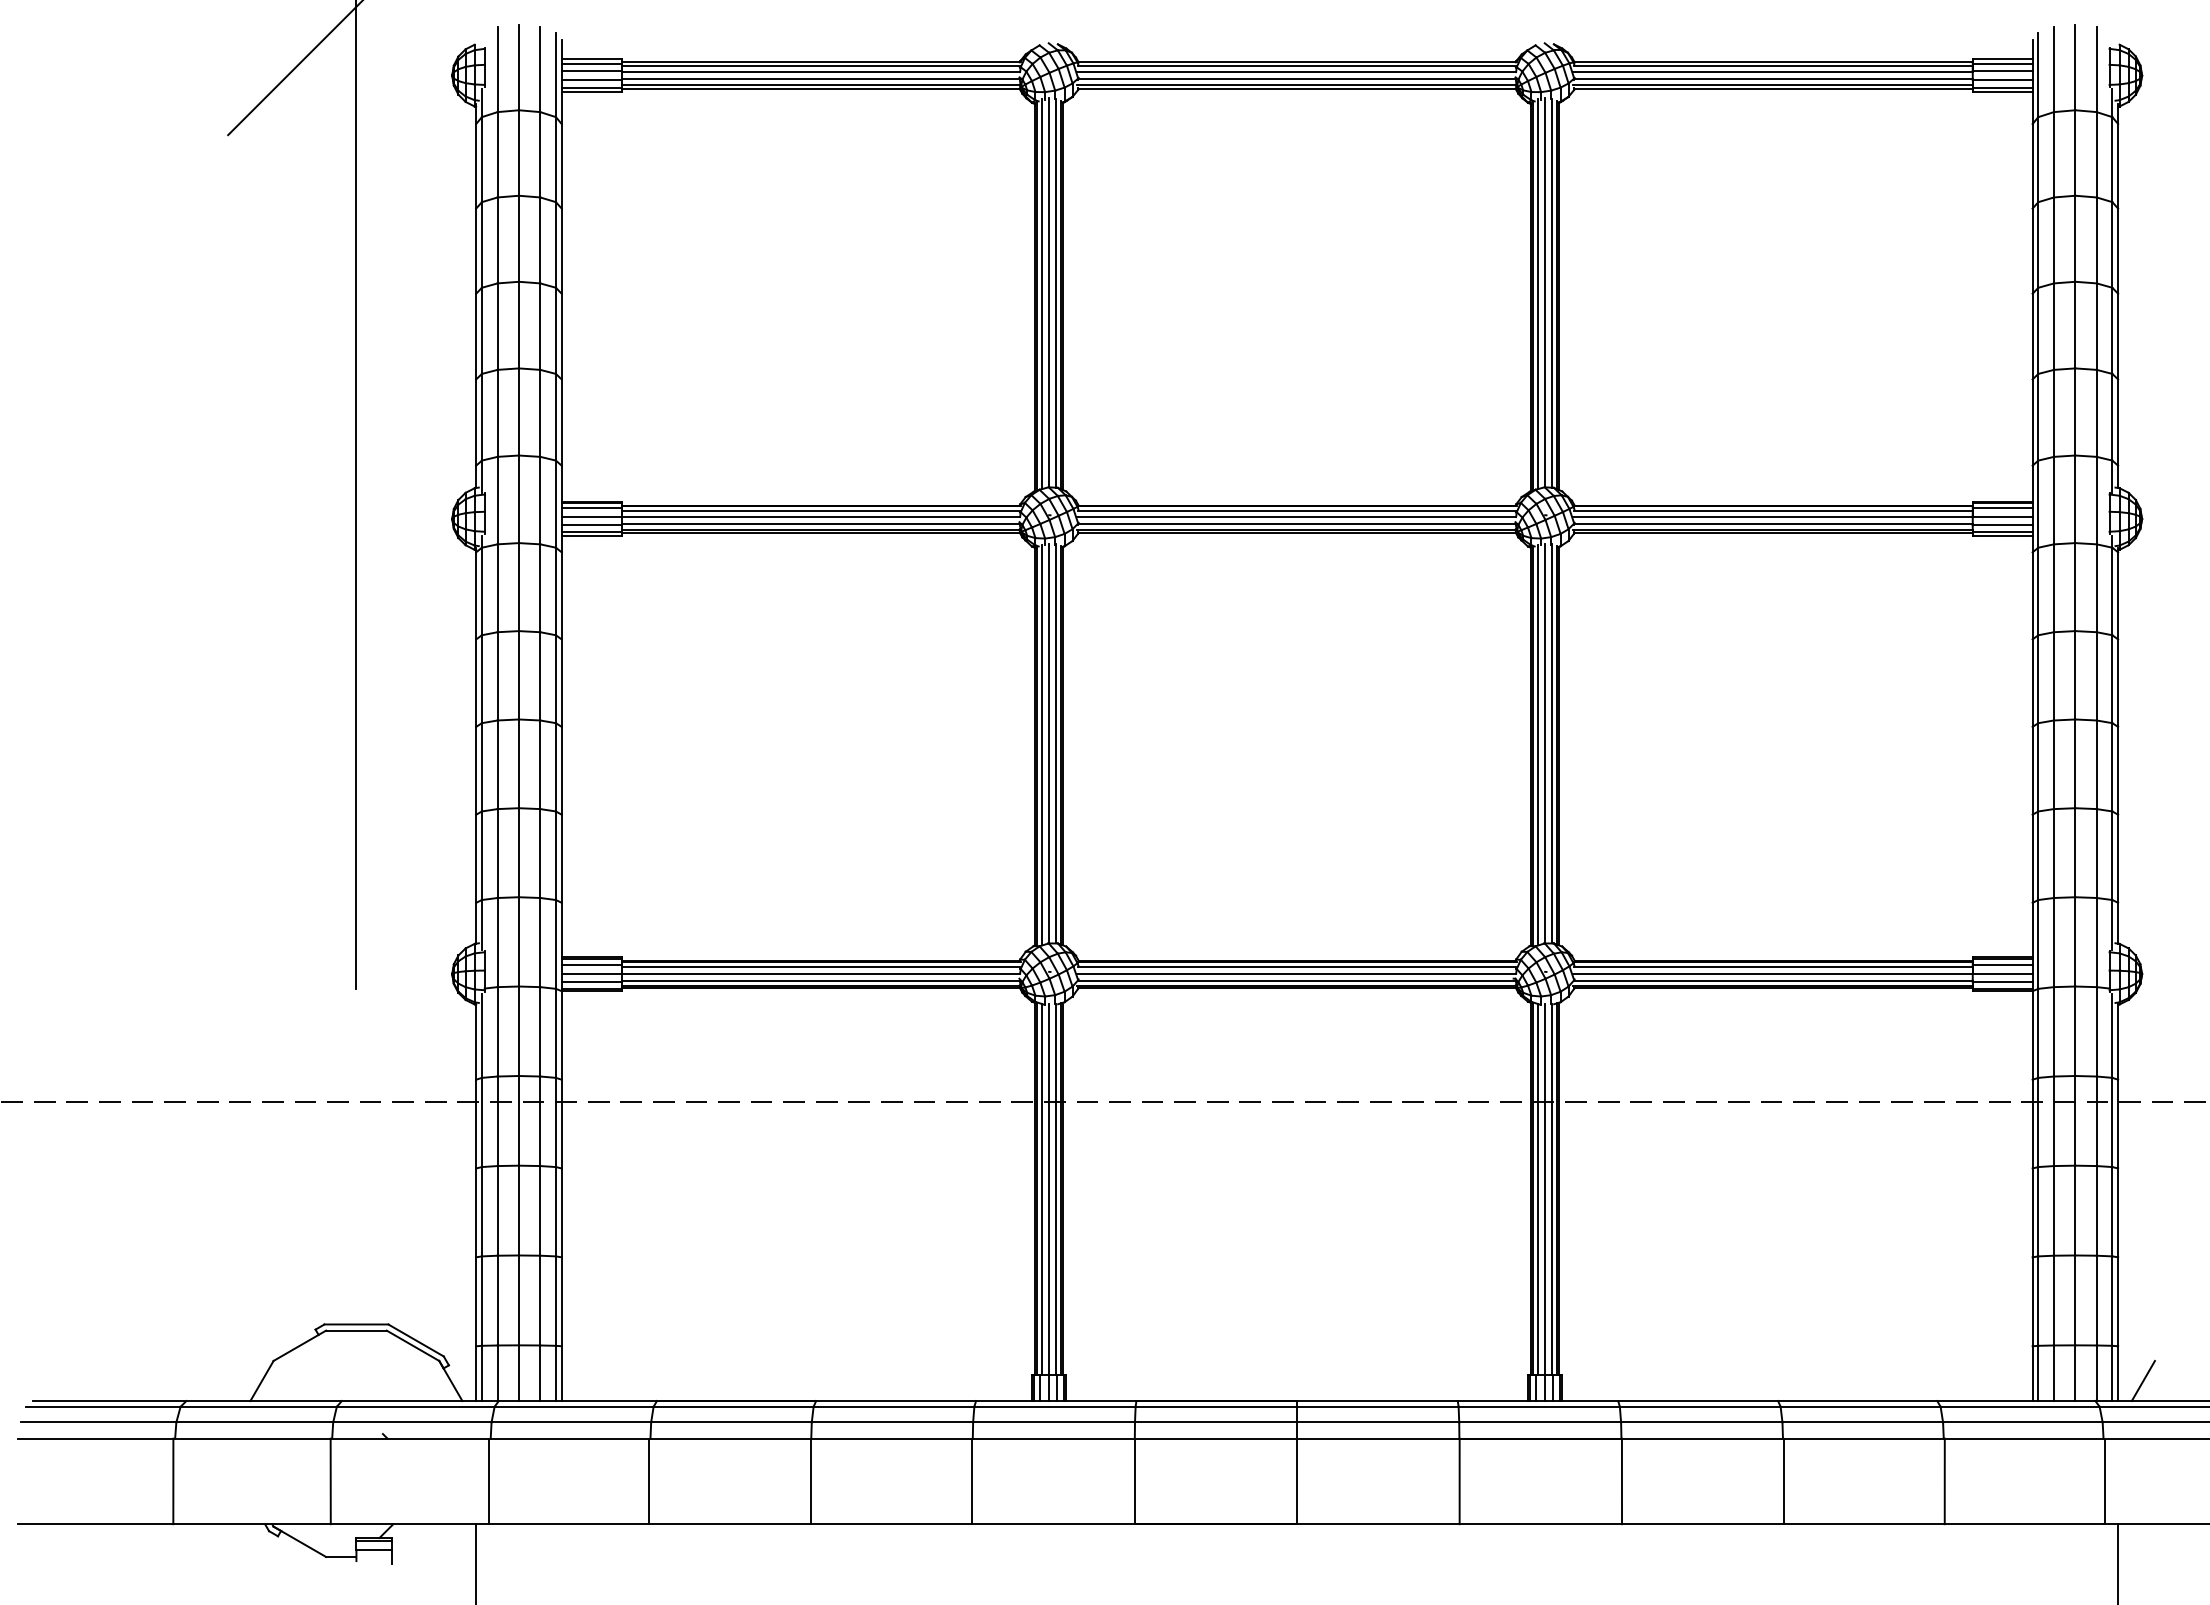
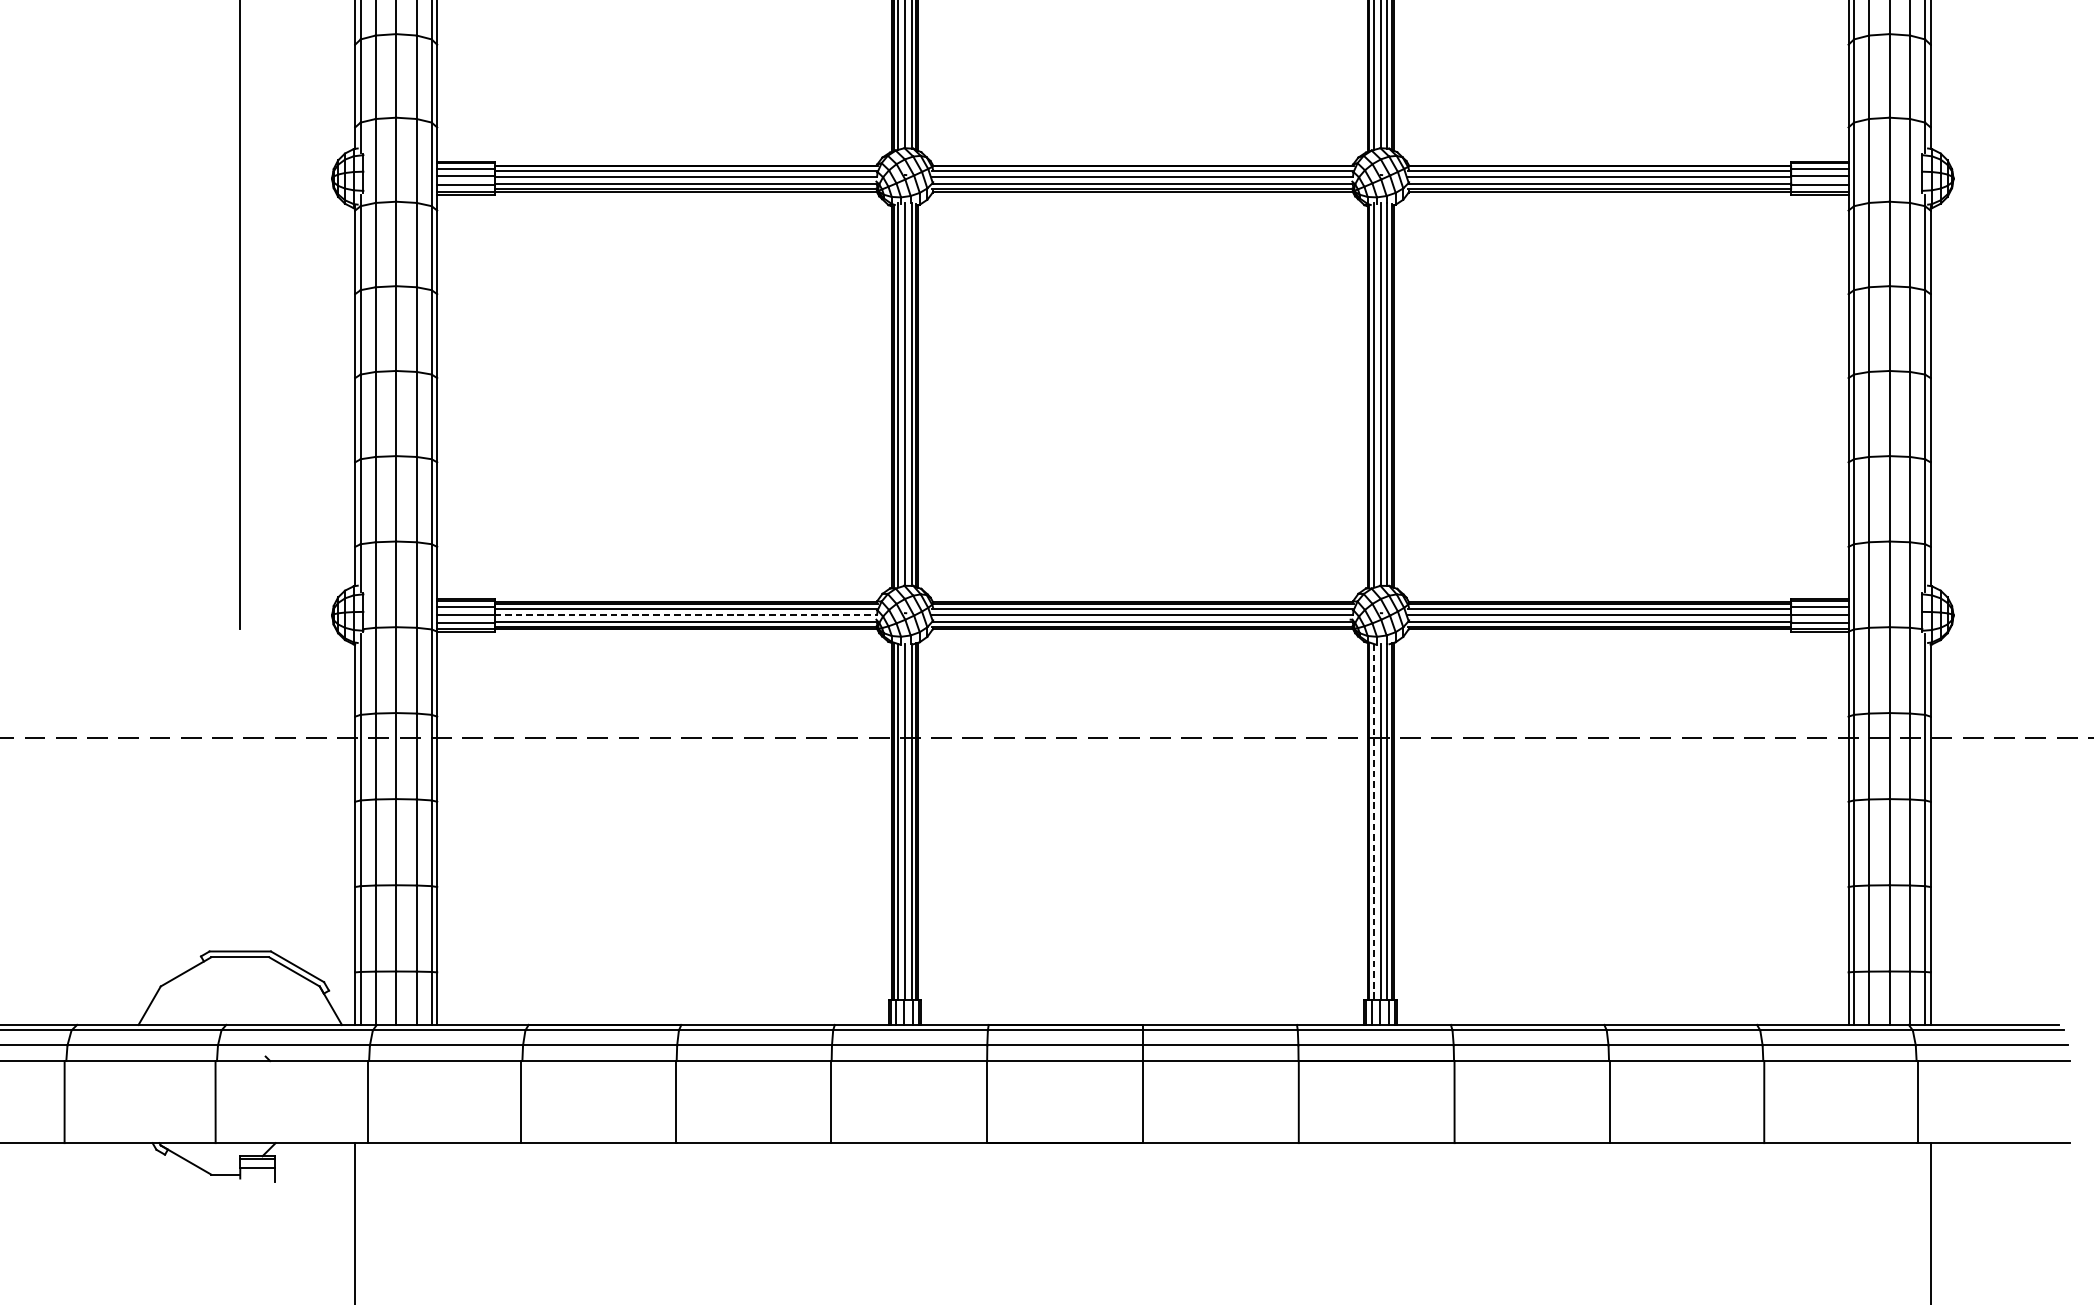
line: (821, 973) -> (686, 614), solid -> dashed
line: (1538, 1189) -> (1374, 821), solid -> dashed
line: (2142, 1380) -> (1953, 1005), removed

